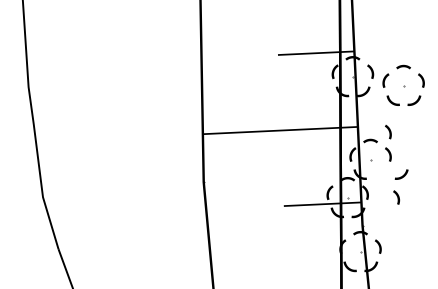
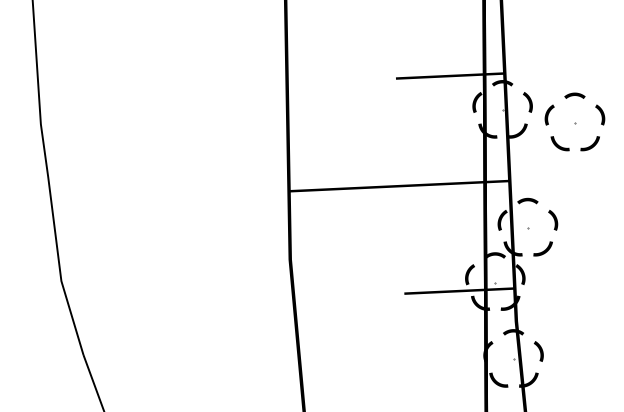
curve: (389, 132) -> (554, 188), removed
curve: (401, 175) -> (543, 250), moved
curve: (397, 197) -> (565, 281), removed

